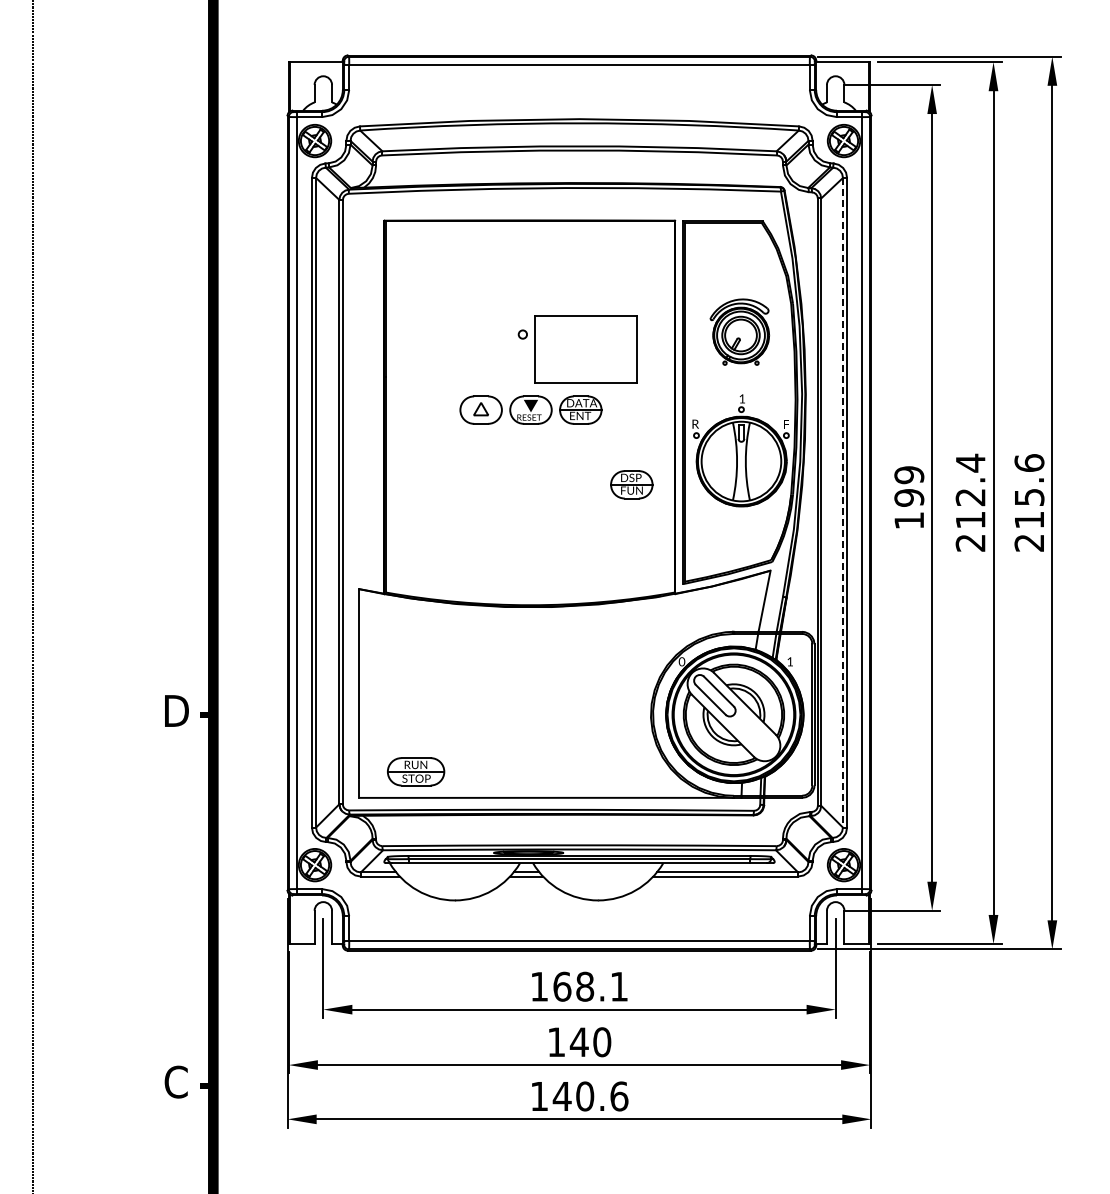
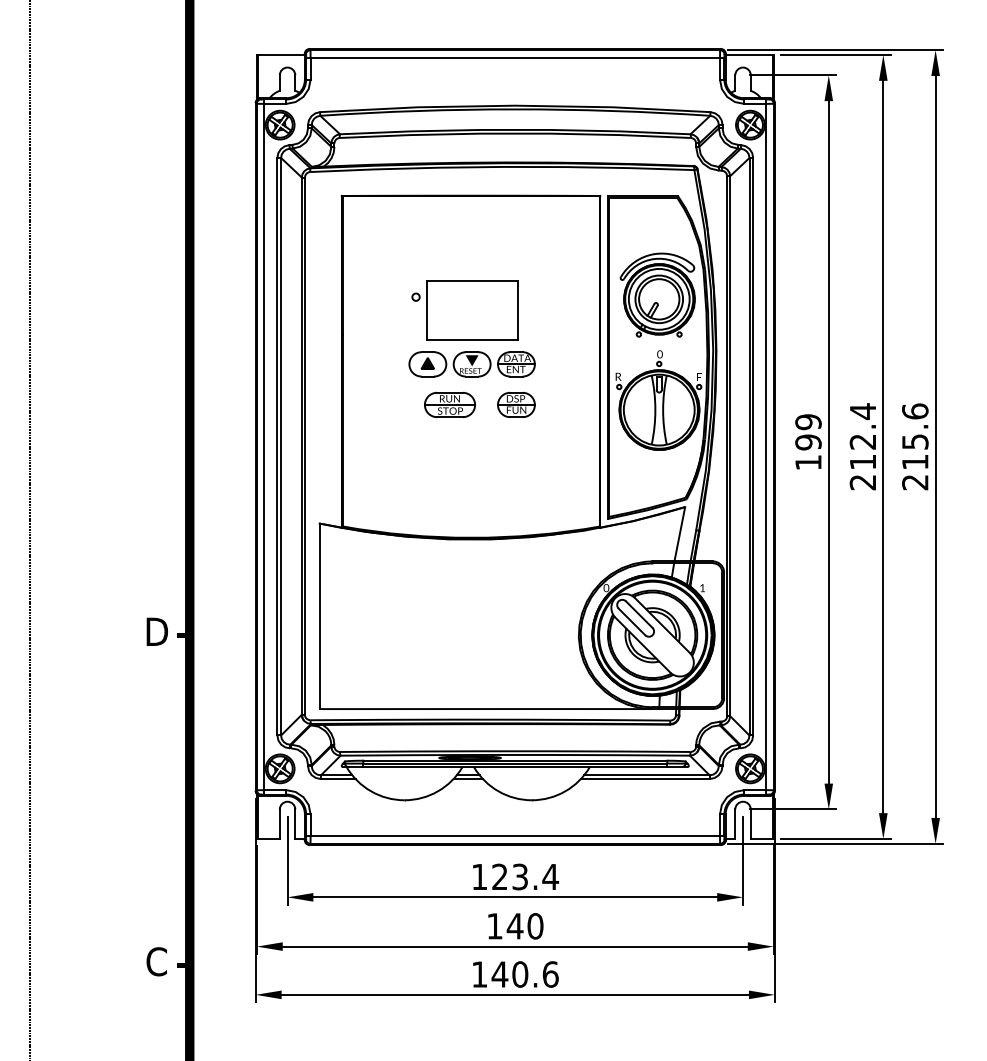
part: (739, 331) -> (657, 294), size x1.43
part: (577, 349) -> (464, 310), moved
text: (742, 398) -> (660, 354), 1 -> 0
fill: (480, 408) -> (427, 362), added
part: (631, 484) -> (516, 404), moved
line: (842, 502) -> (749, 446), dashed -> solid
part: (416, 771) -> (450, 404), moved
text: (590, 986) -> (525, 876), 168.1 -> 123.4

